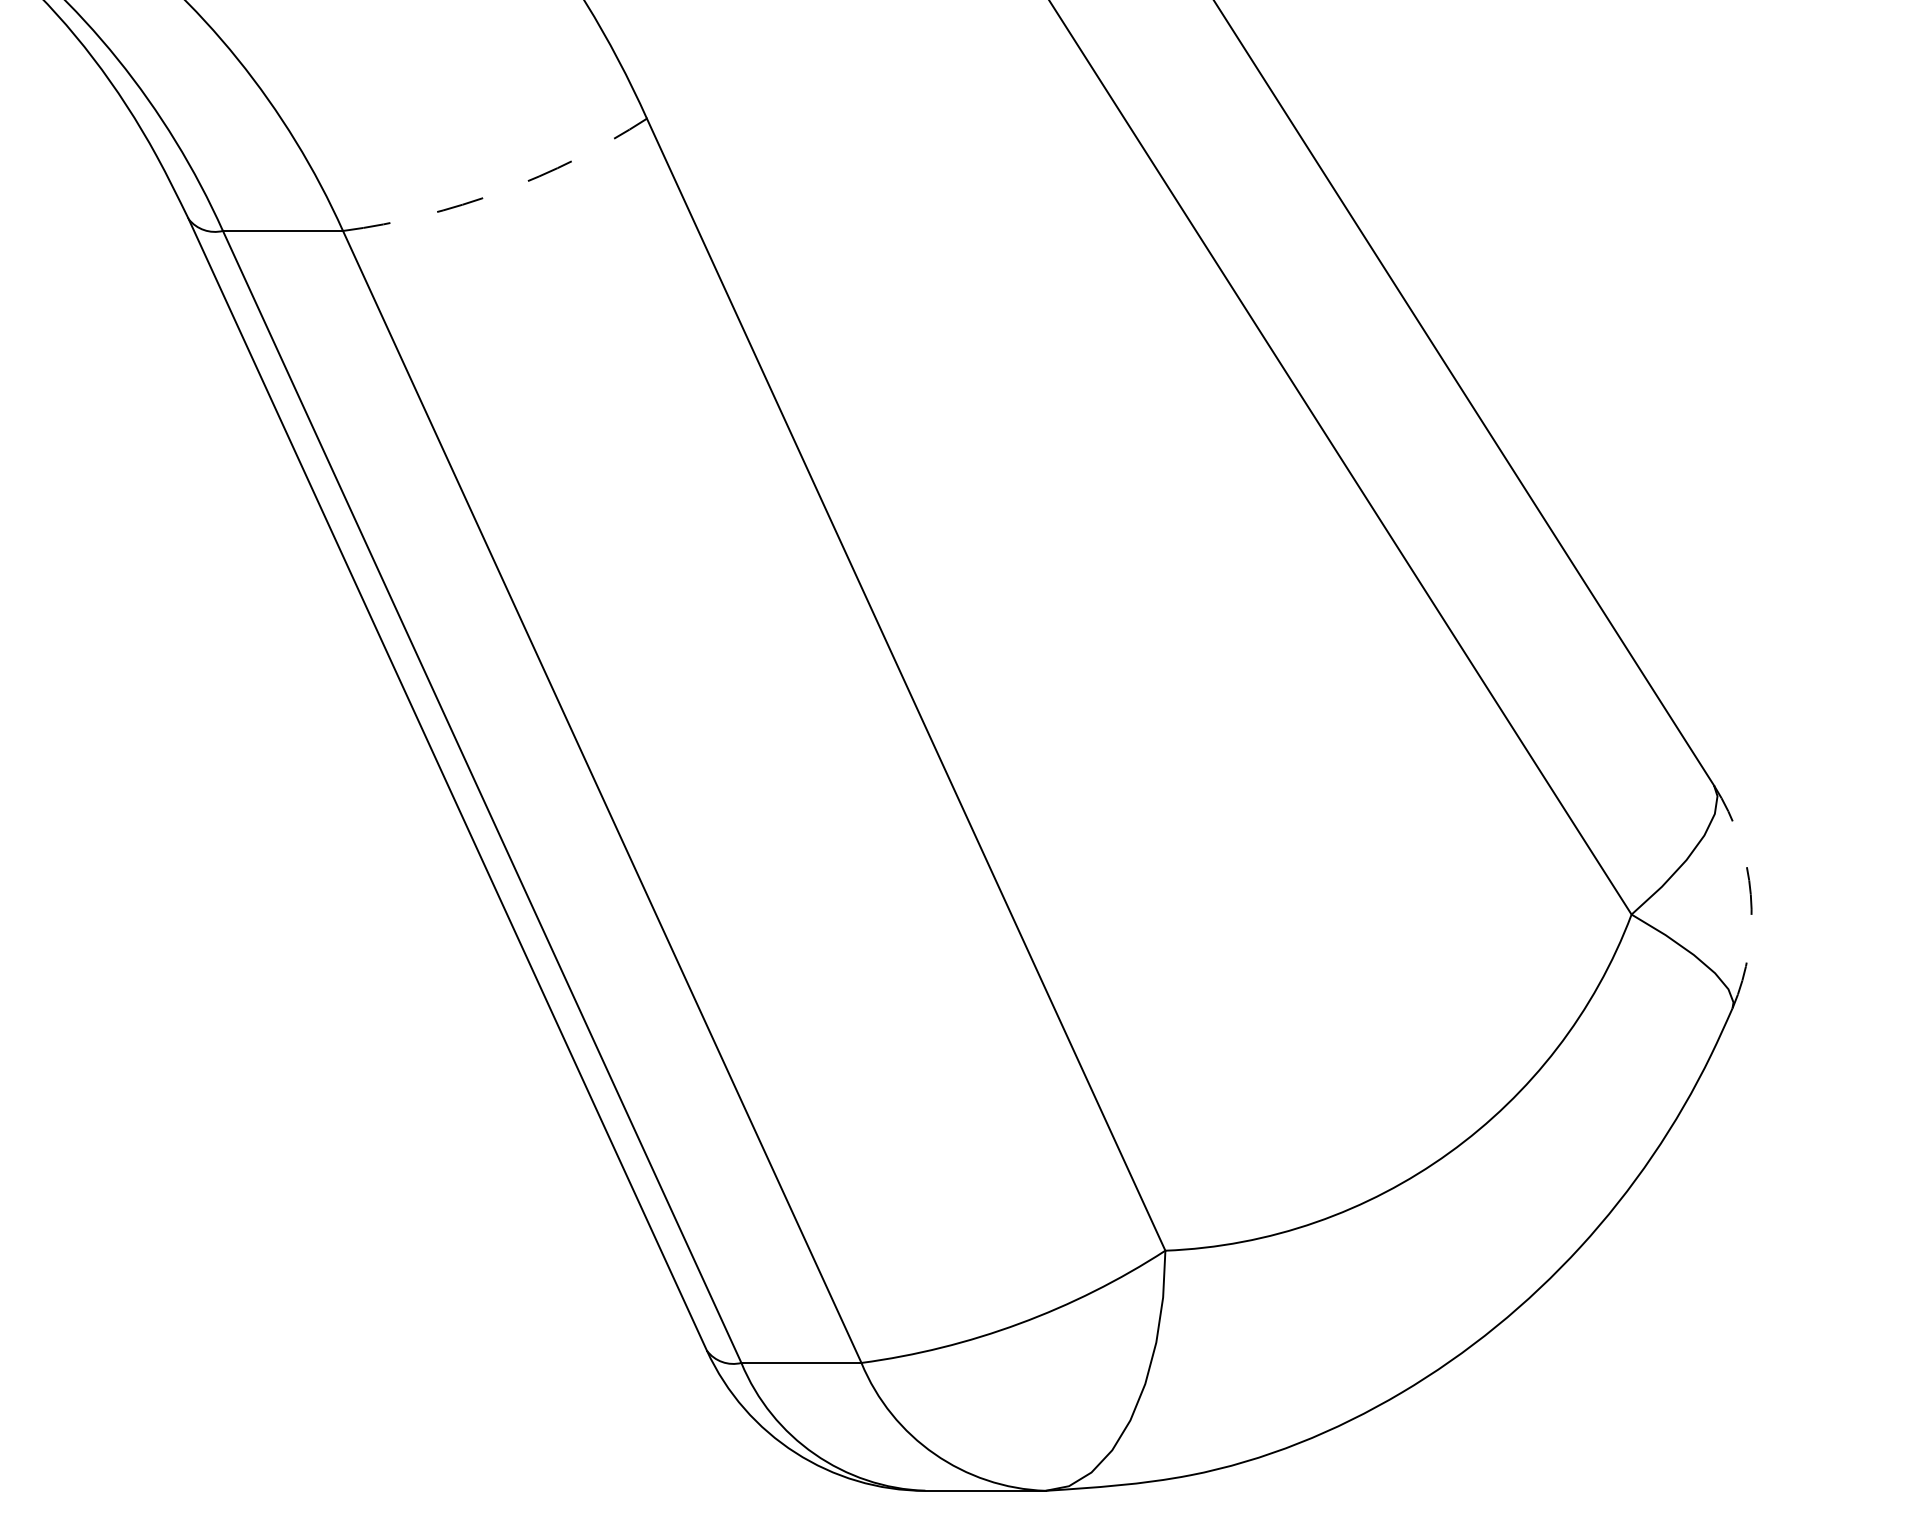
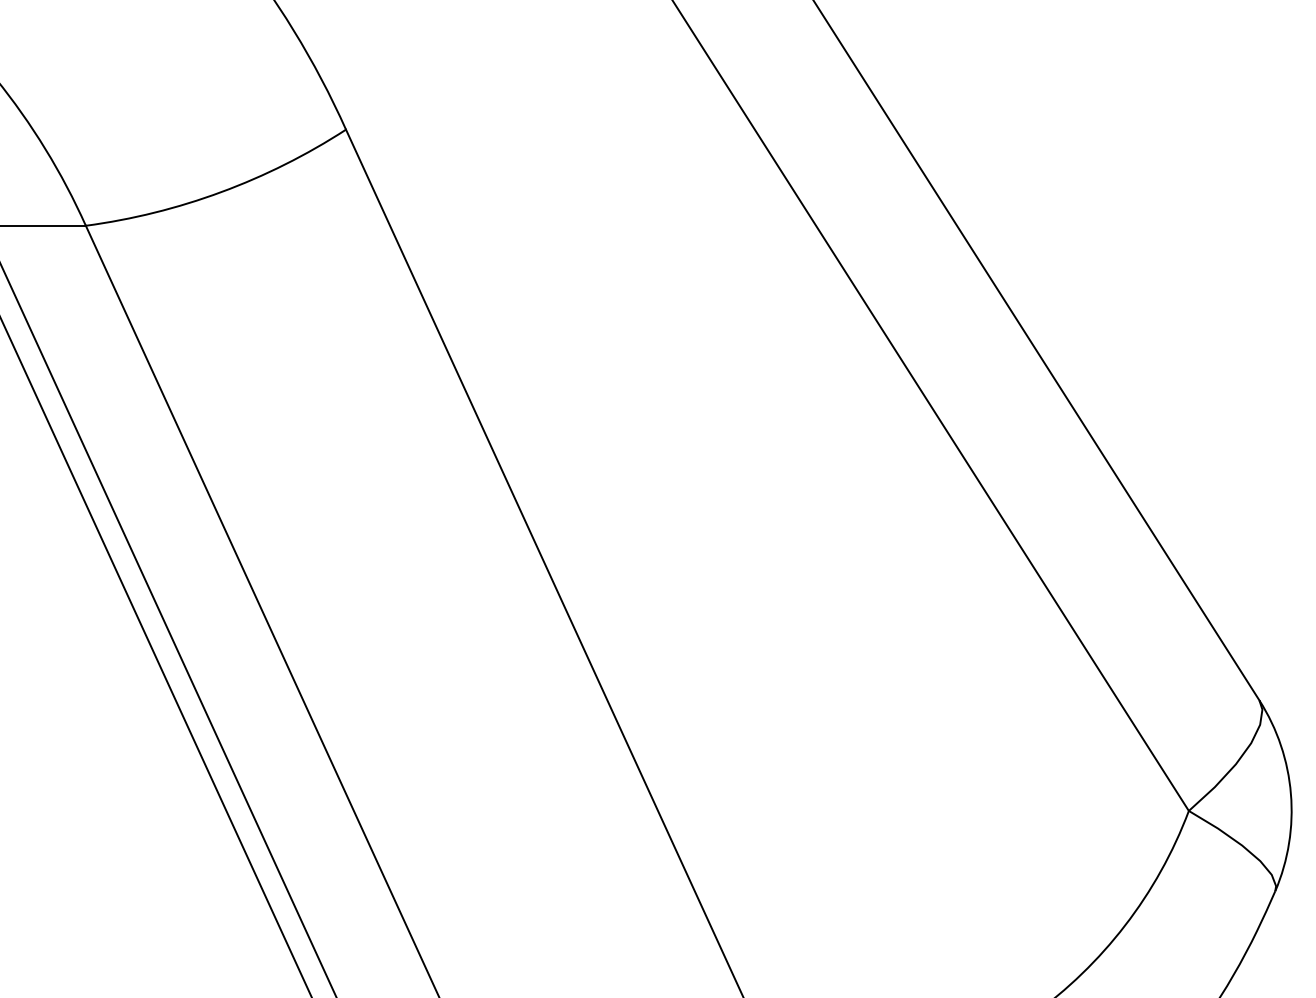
arc: (501, 191) -> (221, 191), dashed -> solid
arc: (1750, 894) -> (1290, 793), dashed -> solid

